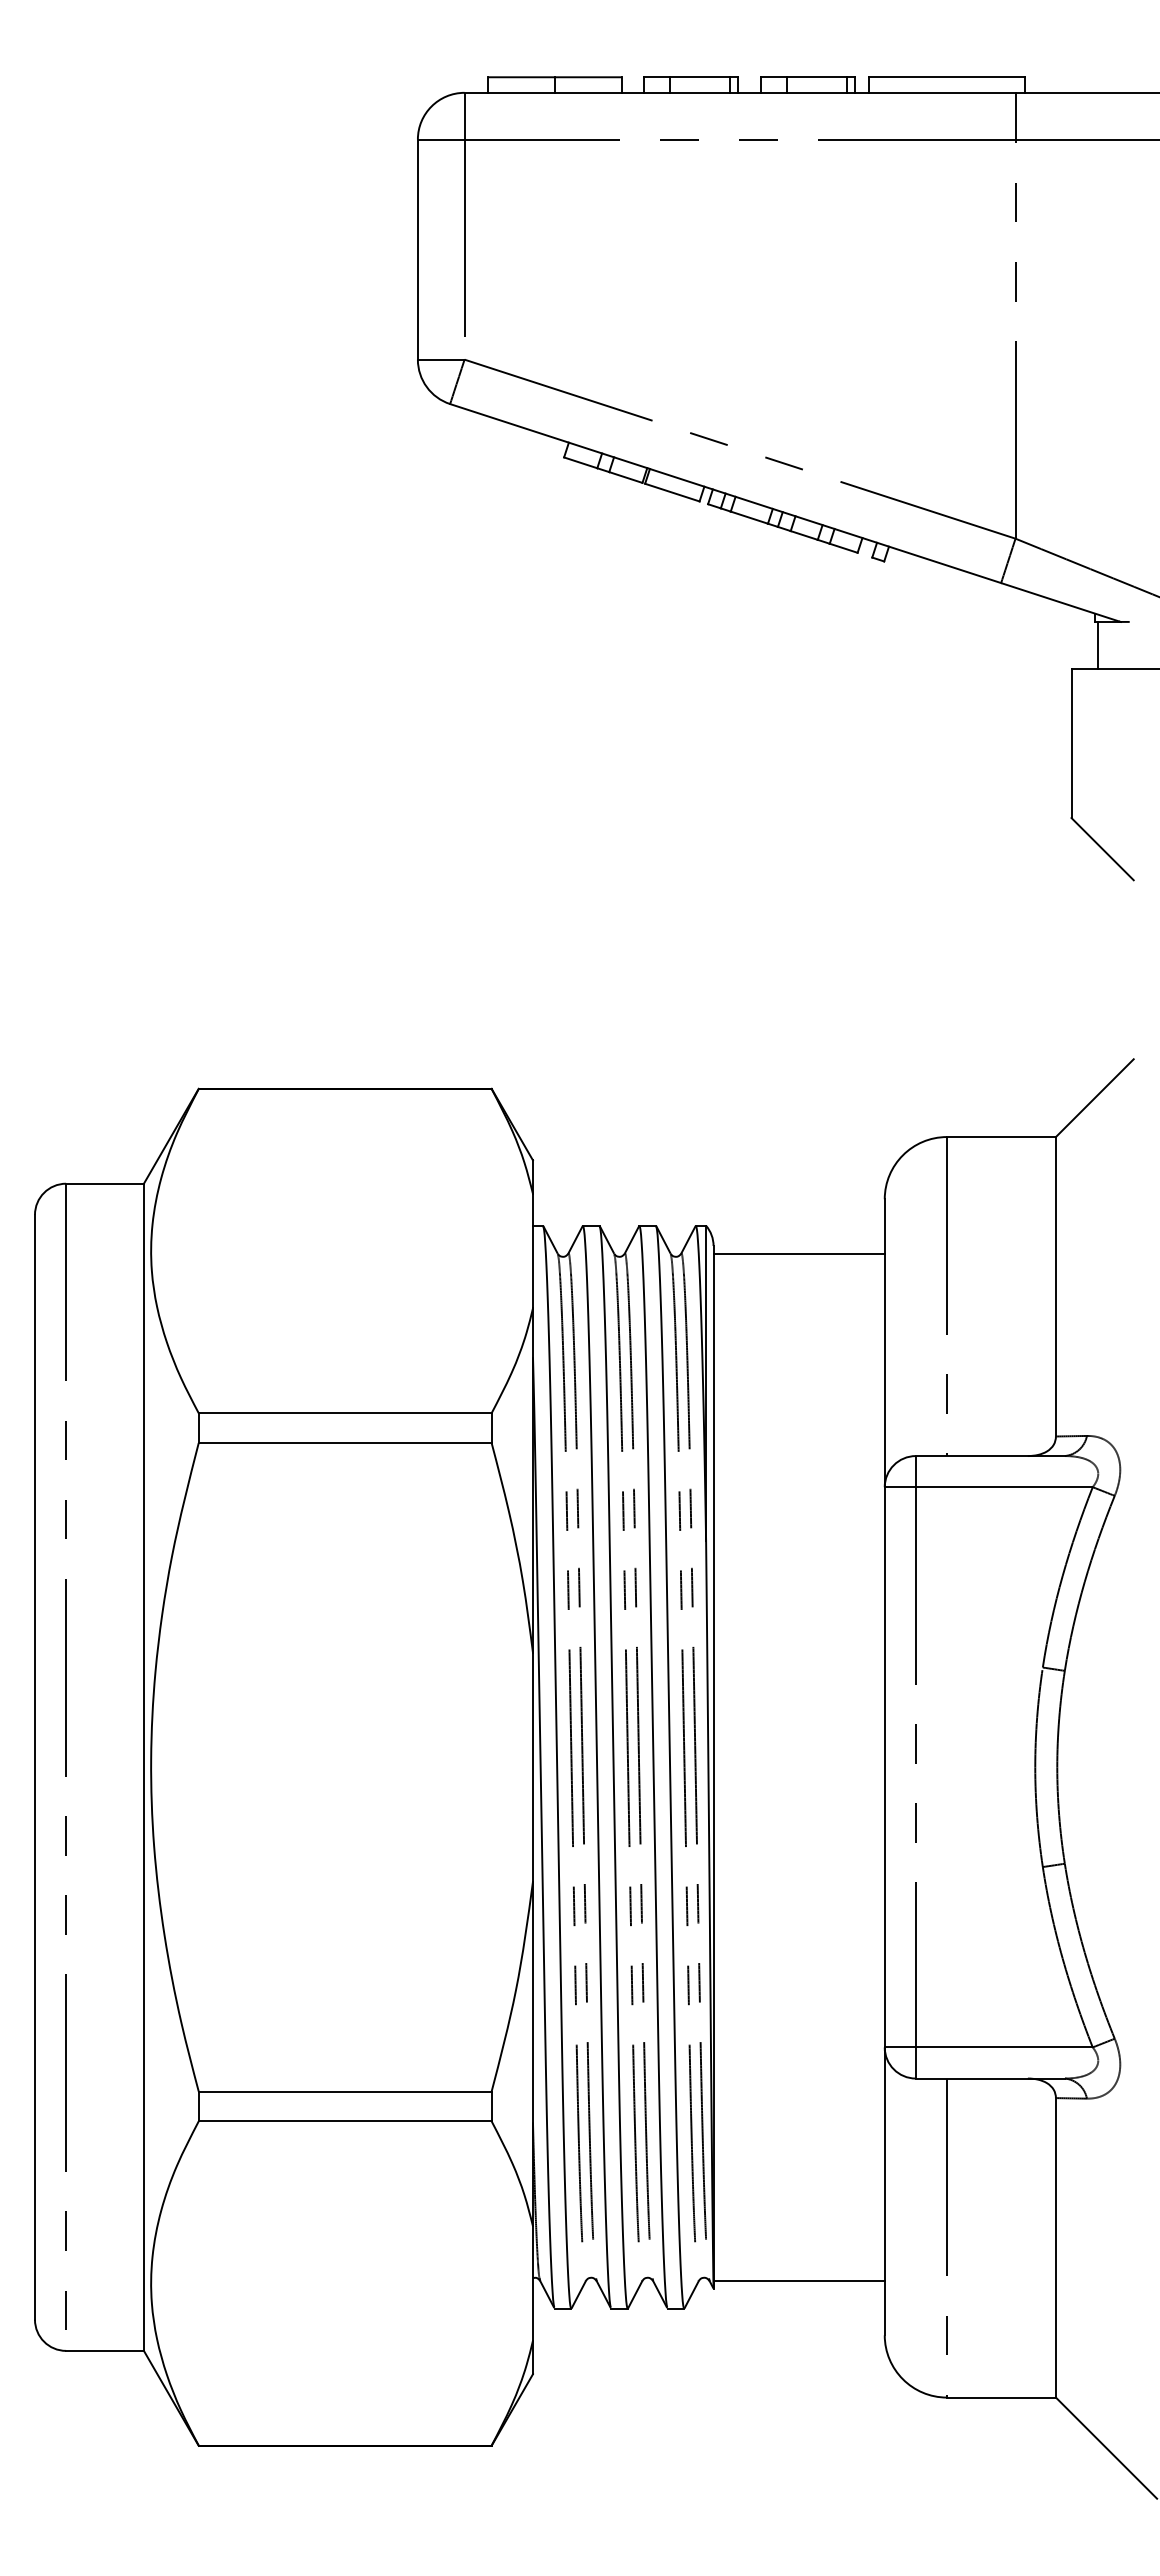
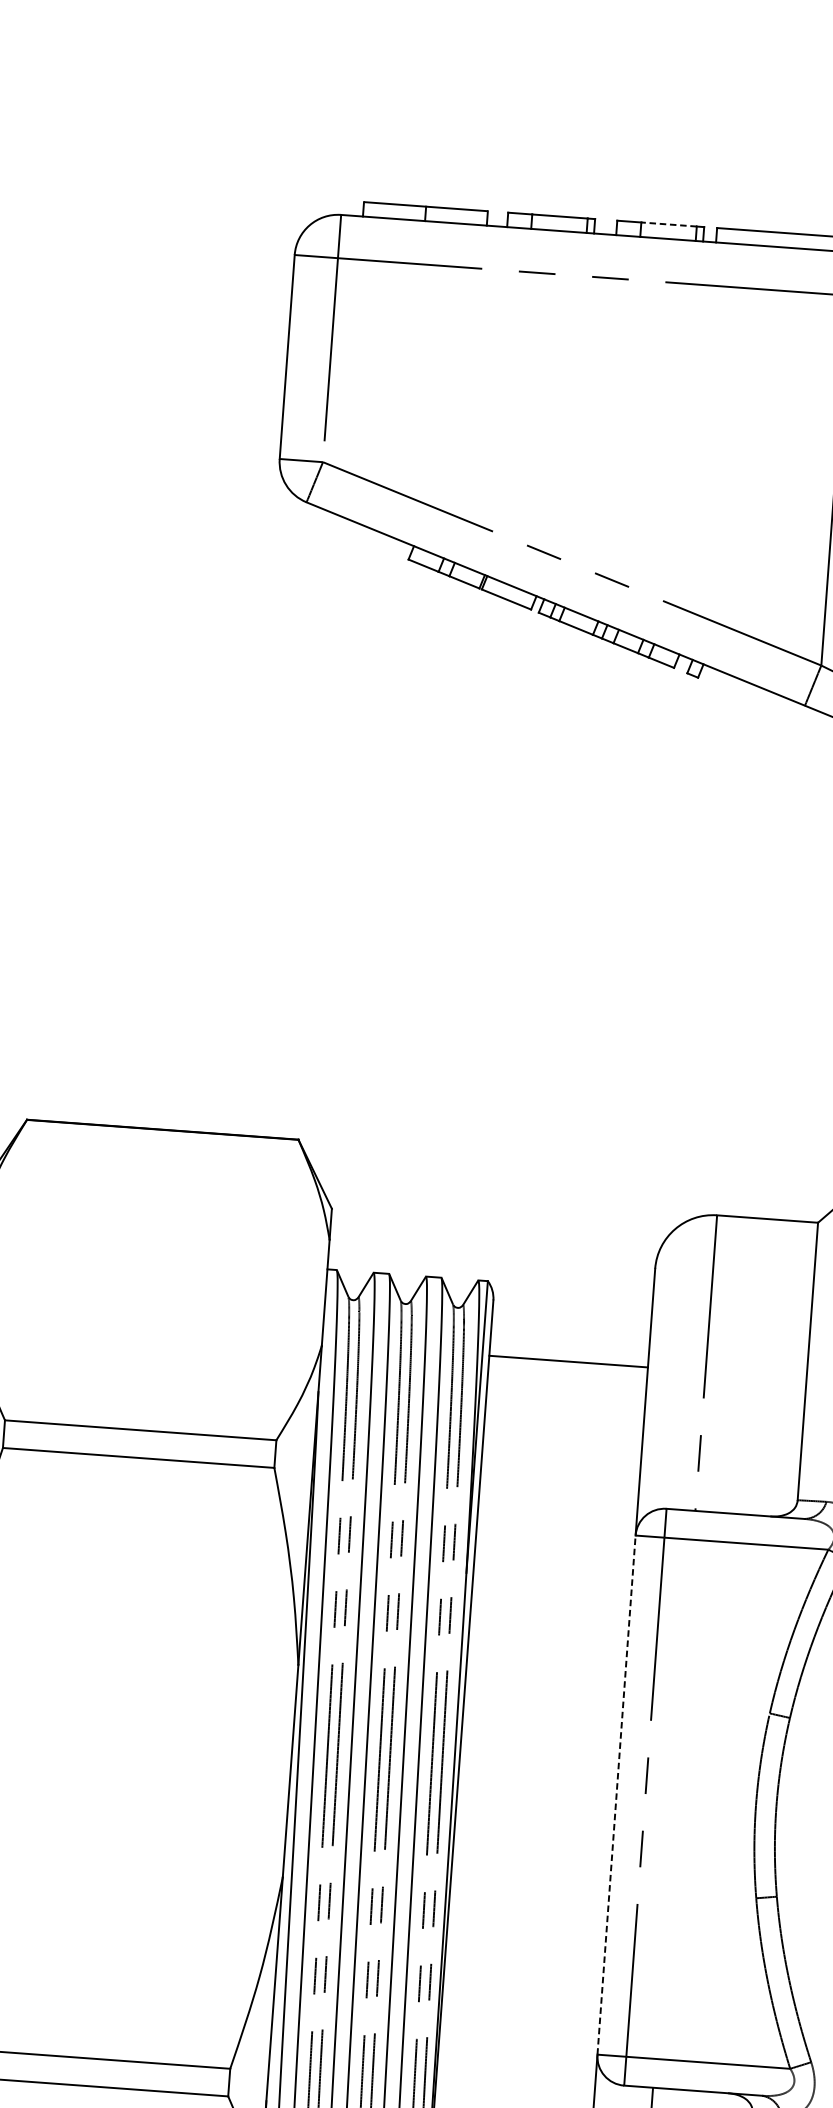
line: (817, 77) -> (669, 224), solid -> dashed
line: (798, 1253) -> (568, 1361), moved
line: (884, 1766) -> (616, 1794), solid -> dashed

